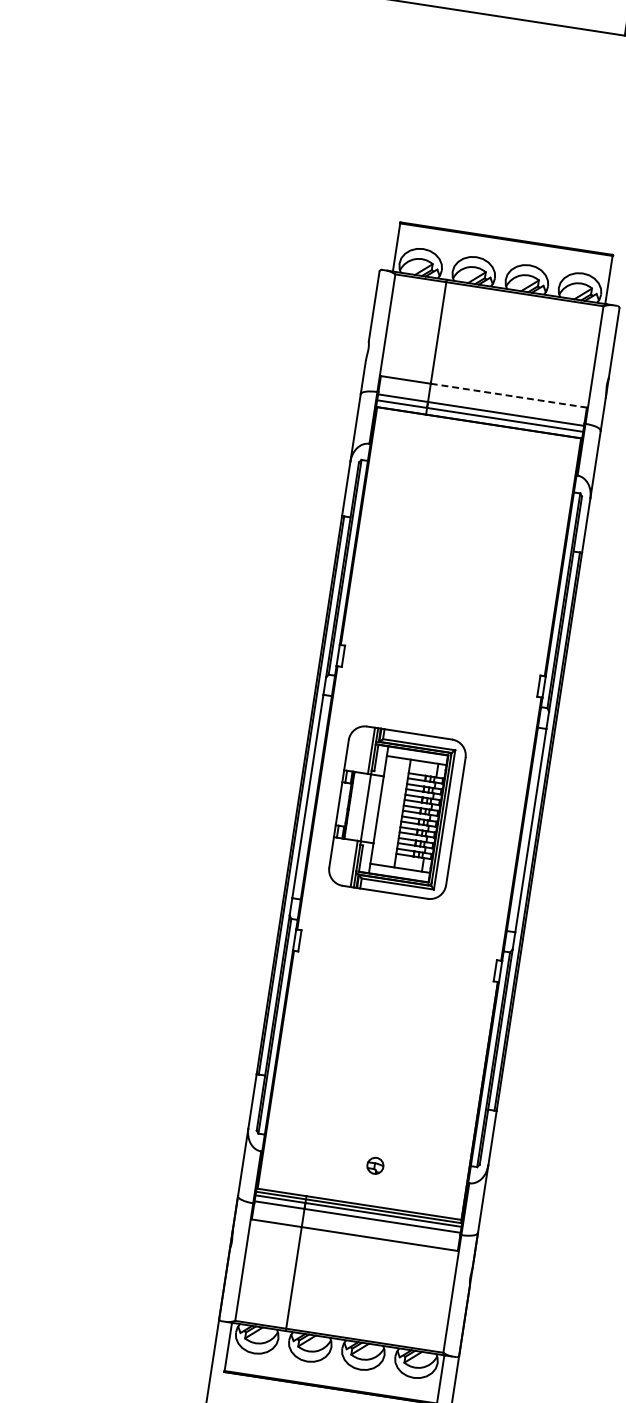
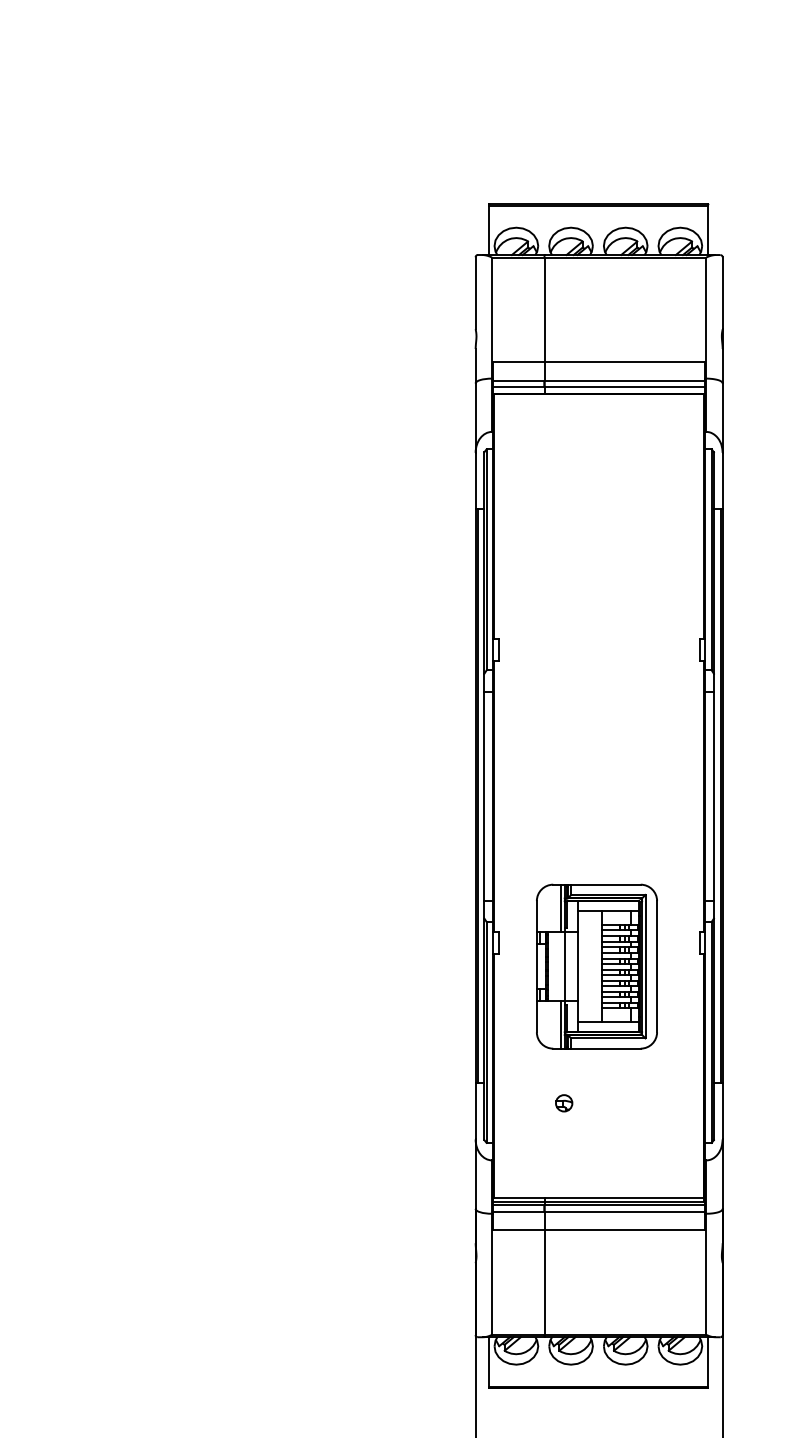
line: (509, 396) -> (625, 362), dashed -> solid
part: (397, 812) -> (596, 966), moved
part: (375, 1166) -> (564, 1103), moved

